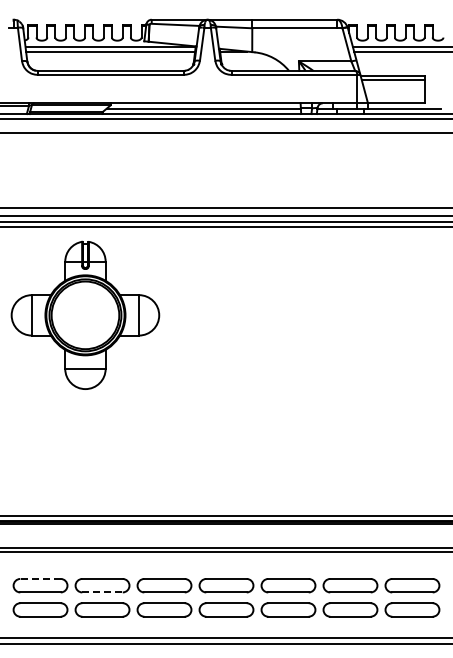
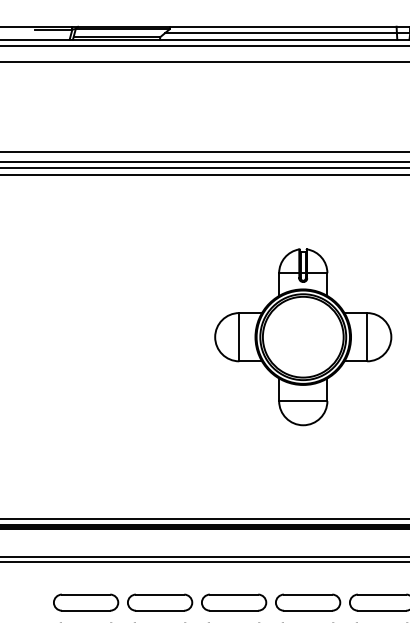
part: (85, 314) -> (303, 336), moved
line: (40, 578) -> (86, 594), dashed -> solid
line: (103, 592) -> (161, 610), dashed -> solid

